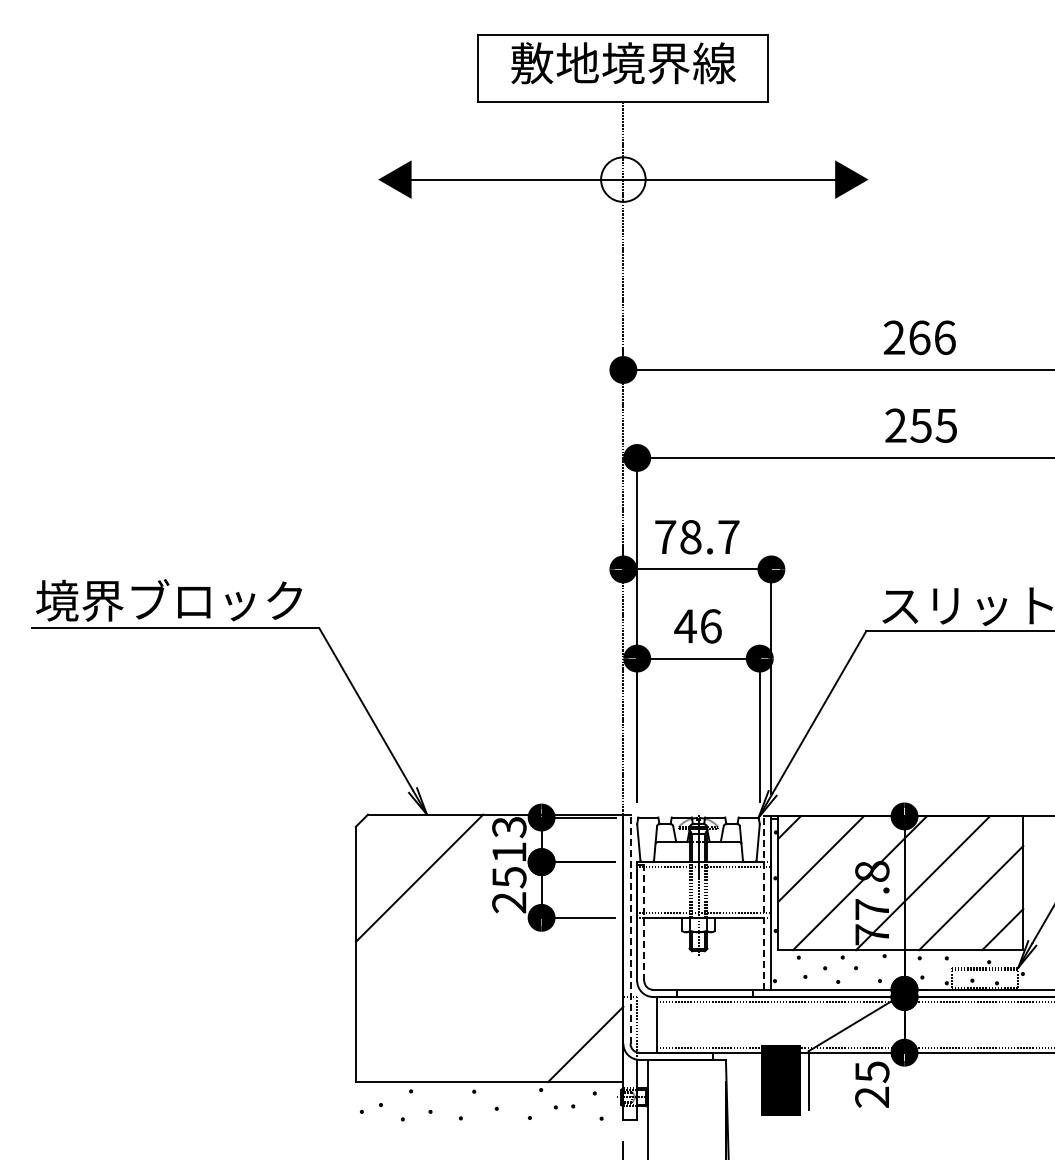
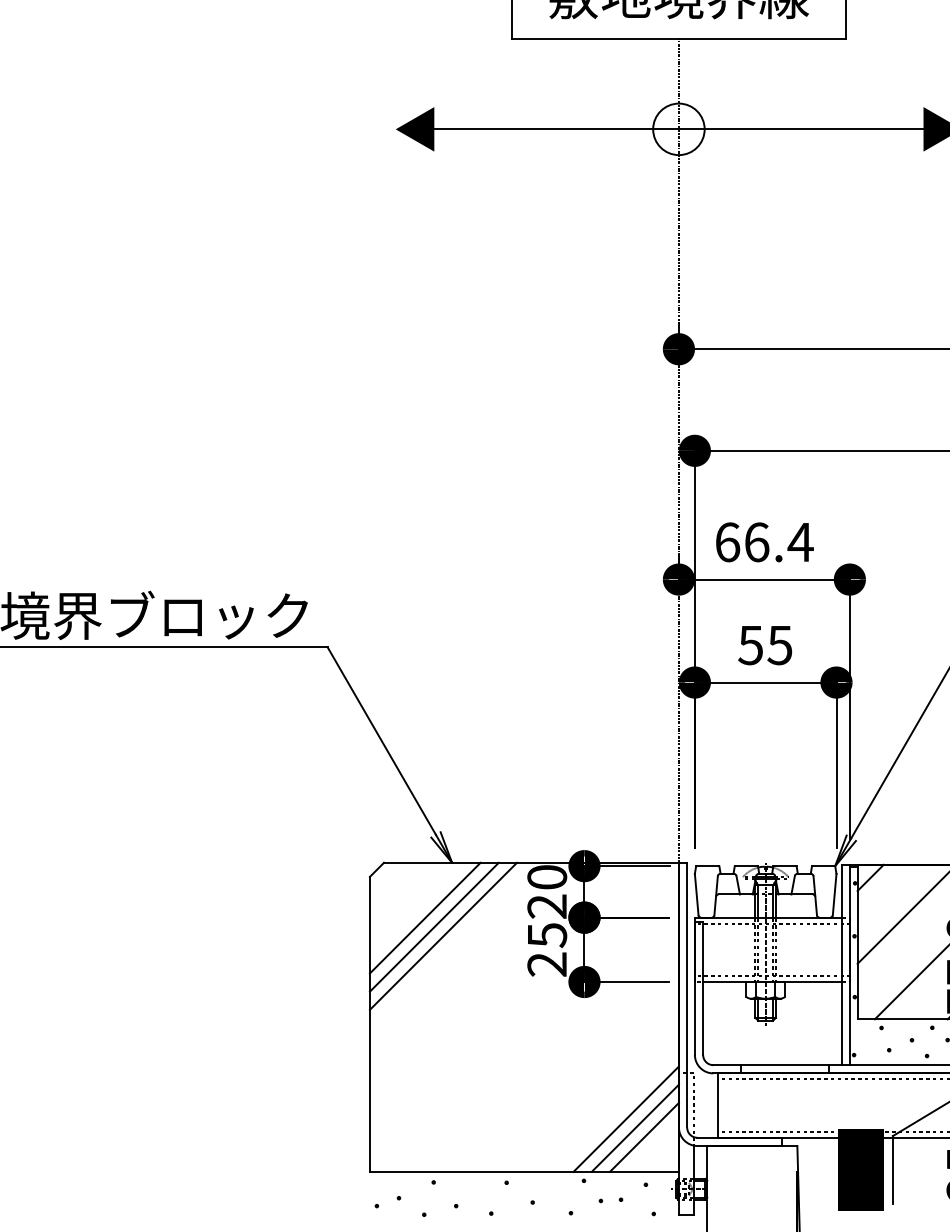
text: (697, 537) -> (764, 542), 78.7 -> 66.4
text: (697, 626) -> (764, 645), 46 -> 55
text: (509, 839) -> (547, 891), 13 -> 20
line: (403, 862) -> (424, 918), added
line: (411, 870) -> (434, 927), added
line: (764, 903) -> (841, 965), dashed -> solid
line: (644, 923) -> (703, 988), dashed -> solid
line: (630, 929) -> (687, 995), dashed -> solid
line: (577, 1036) -> (625, 1119), added
line: (593, 1052) -> (644, 1137), added

